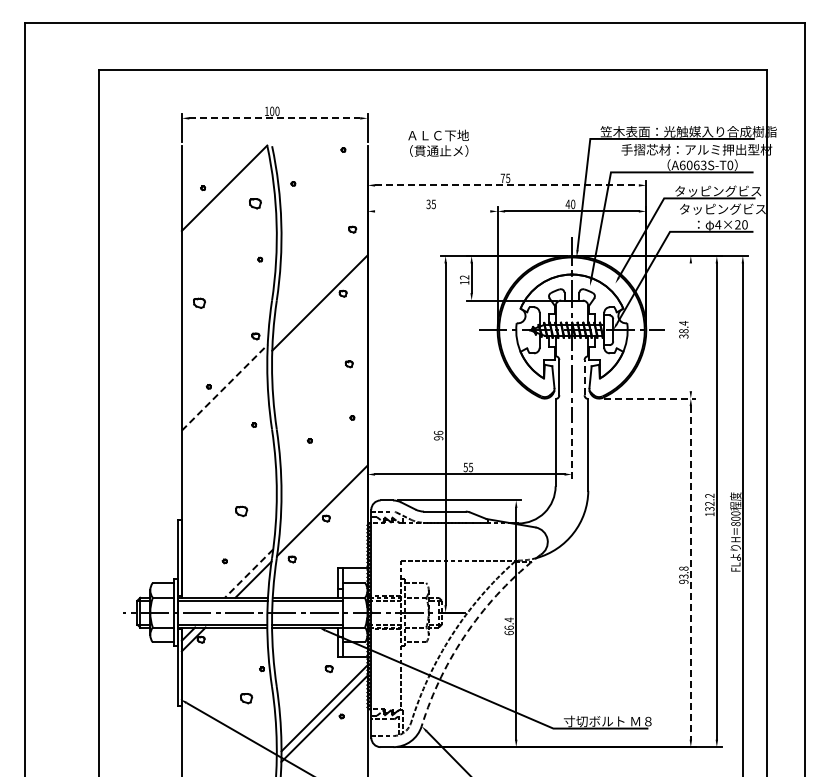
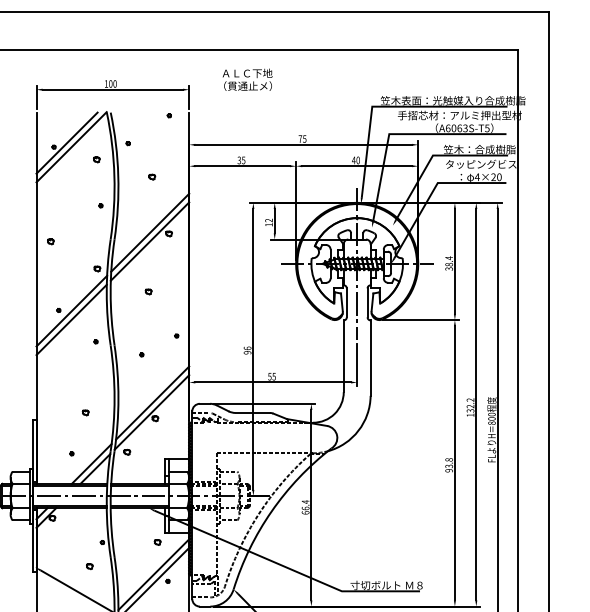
line: (275, 118) -> (113, 89), dashed -> solid
text: (438, 142) -> (247, 79), moved
text: (730, 164) -> (487, 127), A6063S-T0 -> A6063S-T5
line: (218, 183) -> (66, 143), added
line: (506, 185) -> (303, 144), dashed -> solid
text: (719, 190) -> (478, 149), タッピングビス -> 笠木：合成樹脂
part: (254, 203) -> (96, 159), size x0.62
line: (432, 211) -> (242, 166), added
part: (352, 229) -> (152, 176), moved
line: (319, 291) -> (149, 232), added
part: (198, 303) -> (50, 241), size x0.62
line: (690, 327) -> (454, 261), added
part: (348, 364) -> (148, 292), moved
line: (584, 377) -> (367, 302), dashed -> solid
line: (224, 387) -> (71, 310), dashed -> solid
line: (224, 398) -> (71, 320), added
line: (649, 398) -> (420, 320), dashed -> solid
line: (571, 453) -> (356, 365), dashed -> solid
line: (322, 499) -> (152, 403), added
part: (241, 511) -> (85, 412), size x0.62
line: (690, 572) -> (454, 463), dashed -> solid
line: (248, 573) -> (91, 463), dashed -> solid
arc: (467, 631) -> (271, 511), dashed -> solid
part: (246, 698) -> (89, 566), size x0.62

